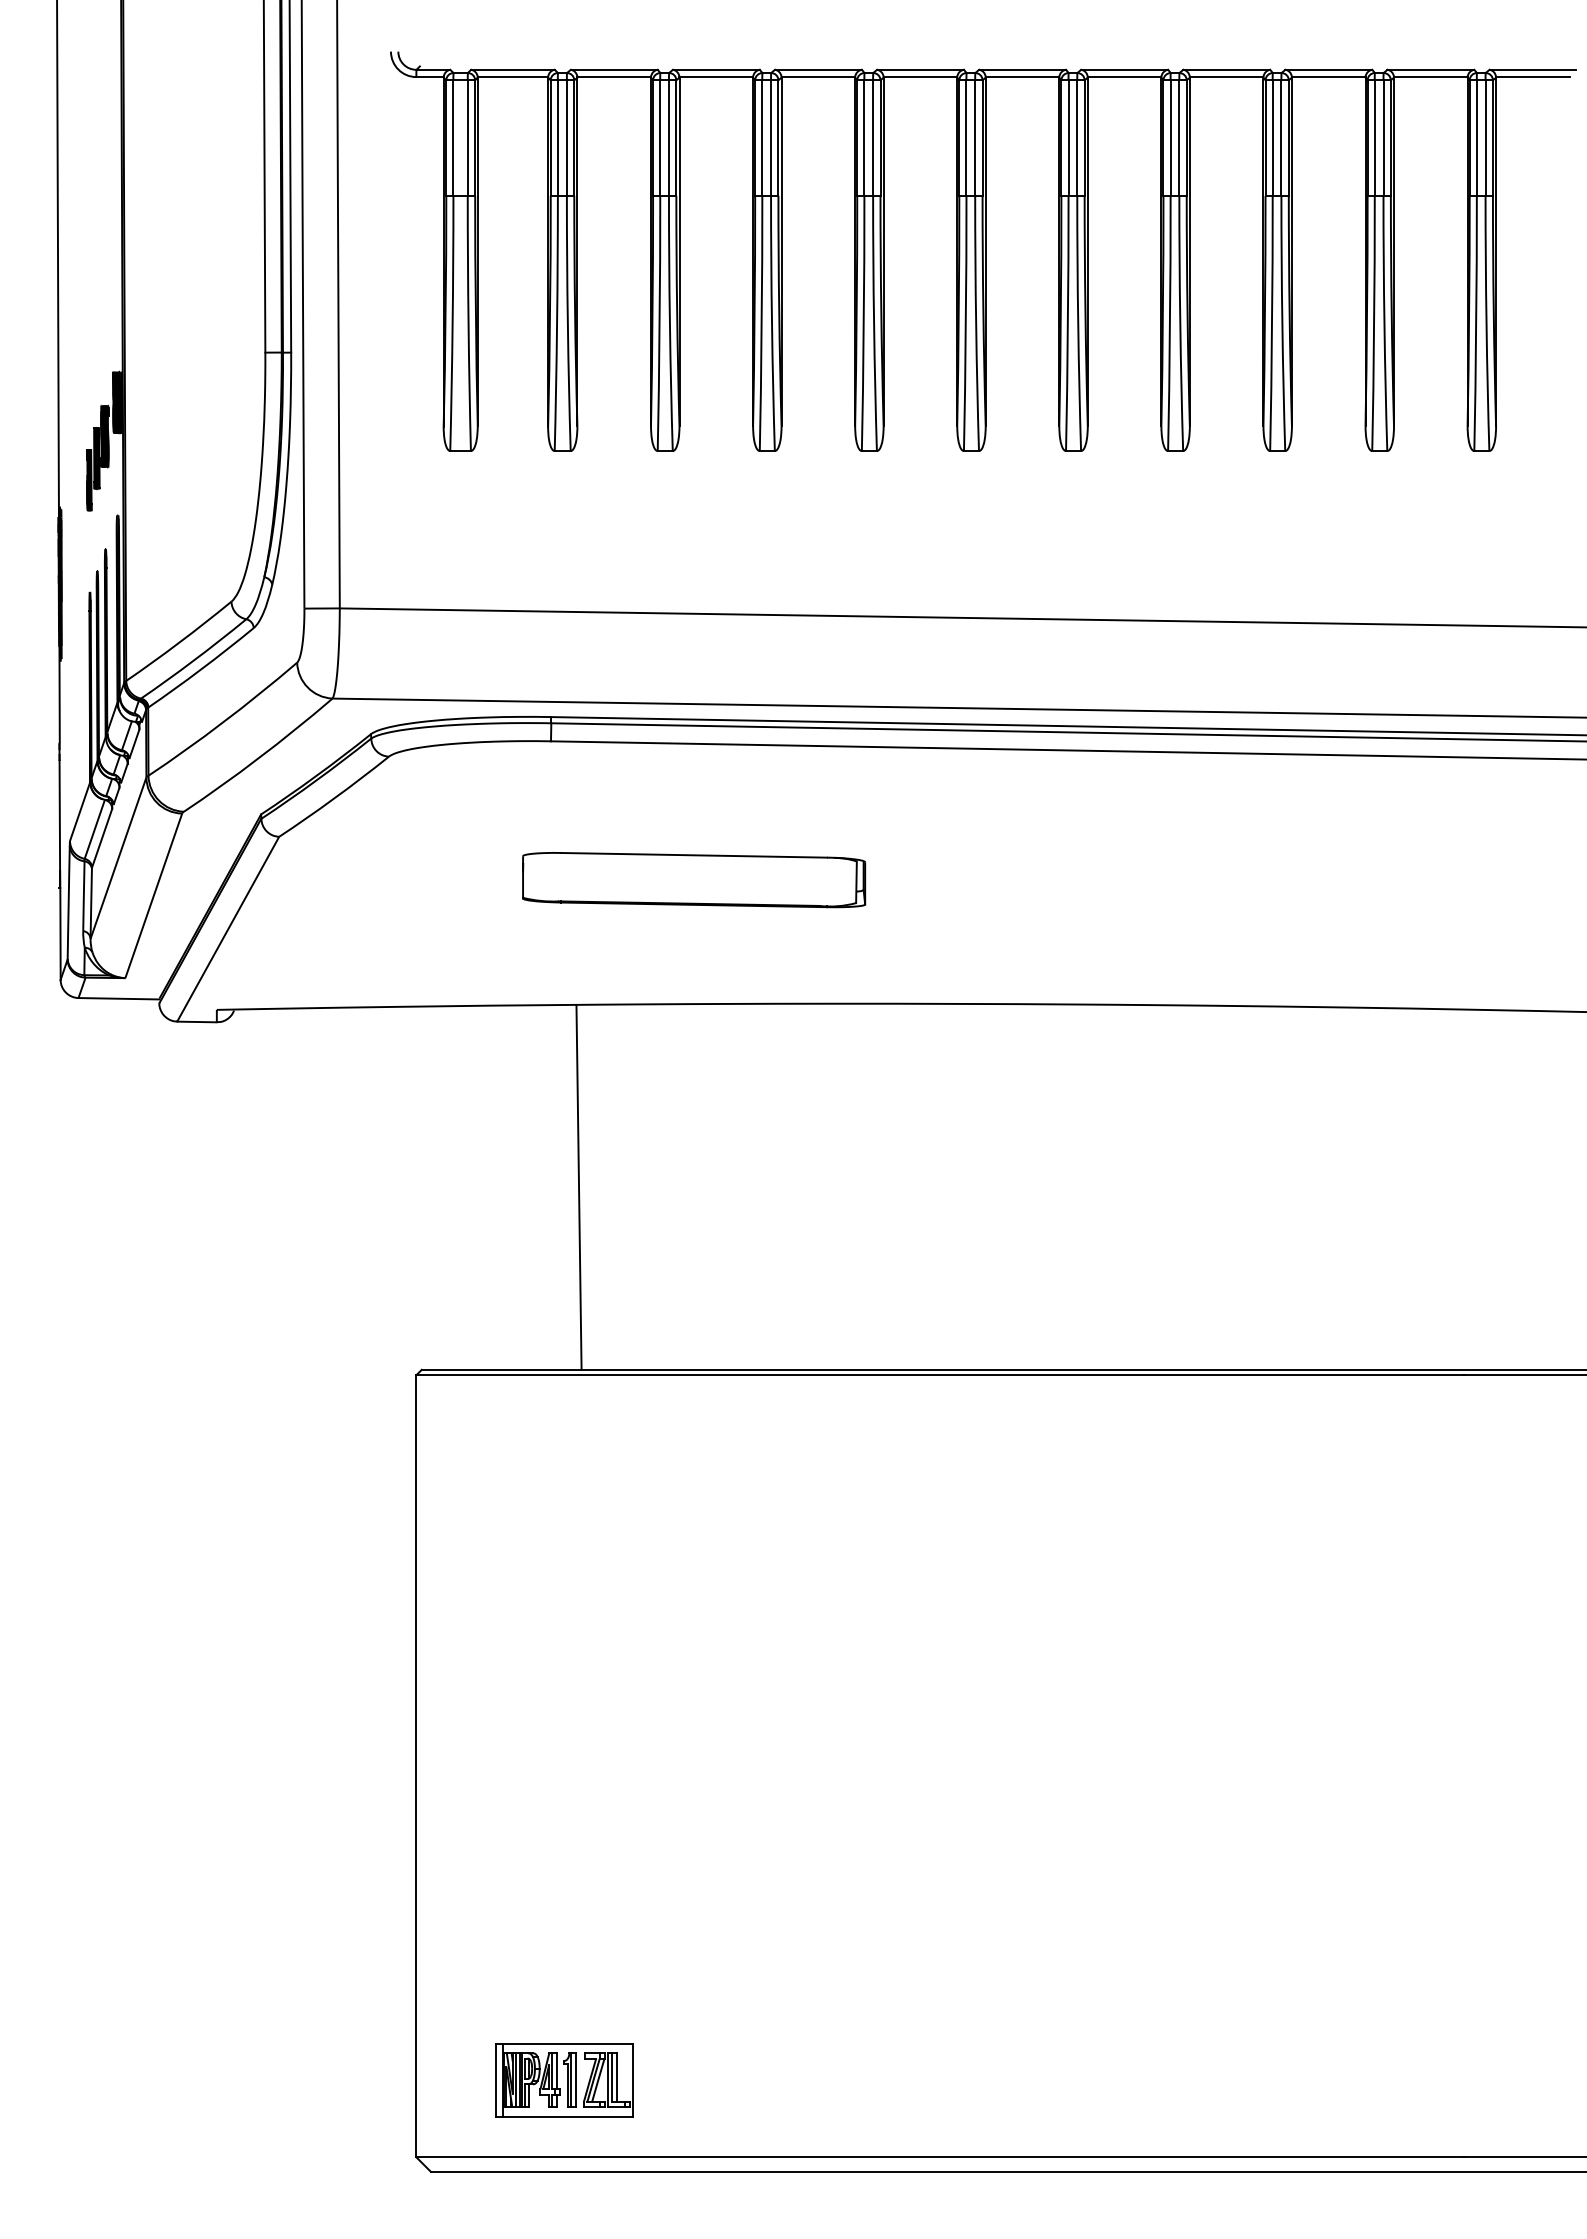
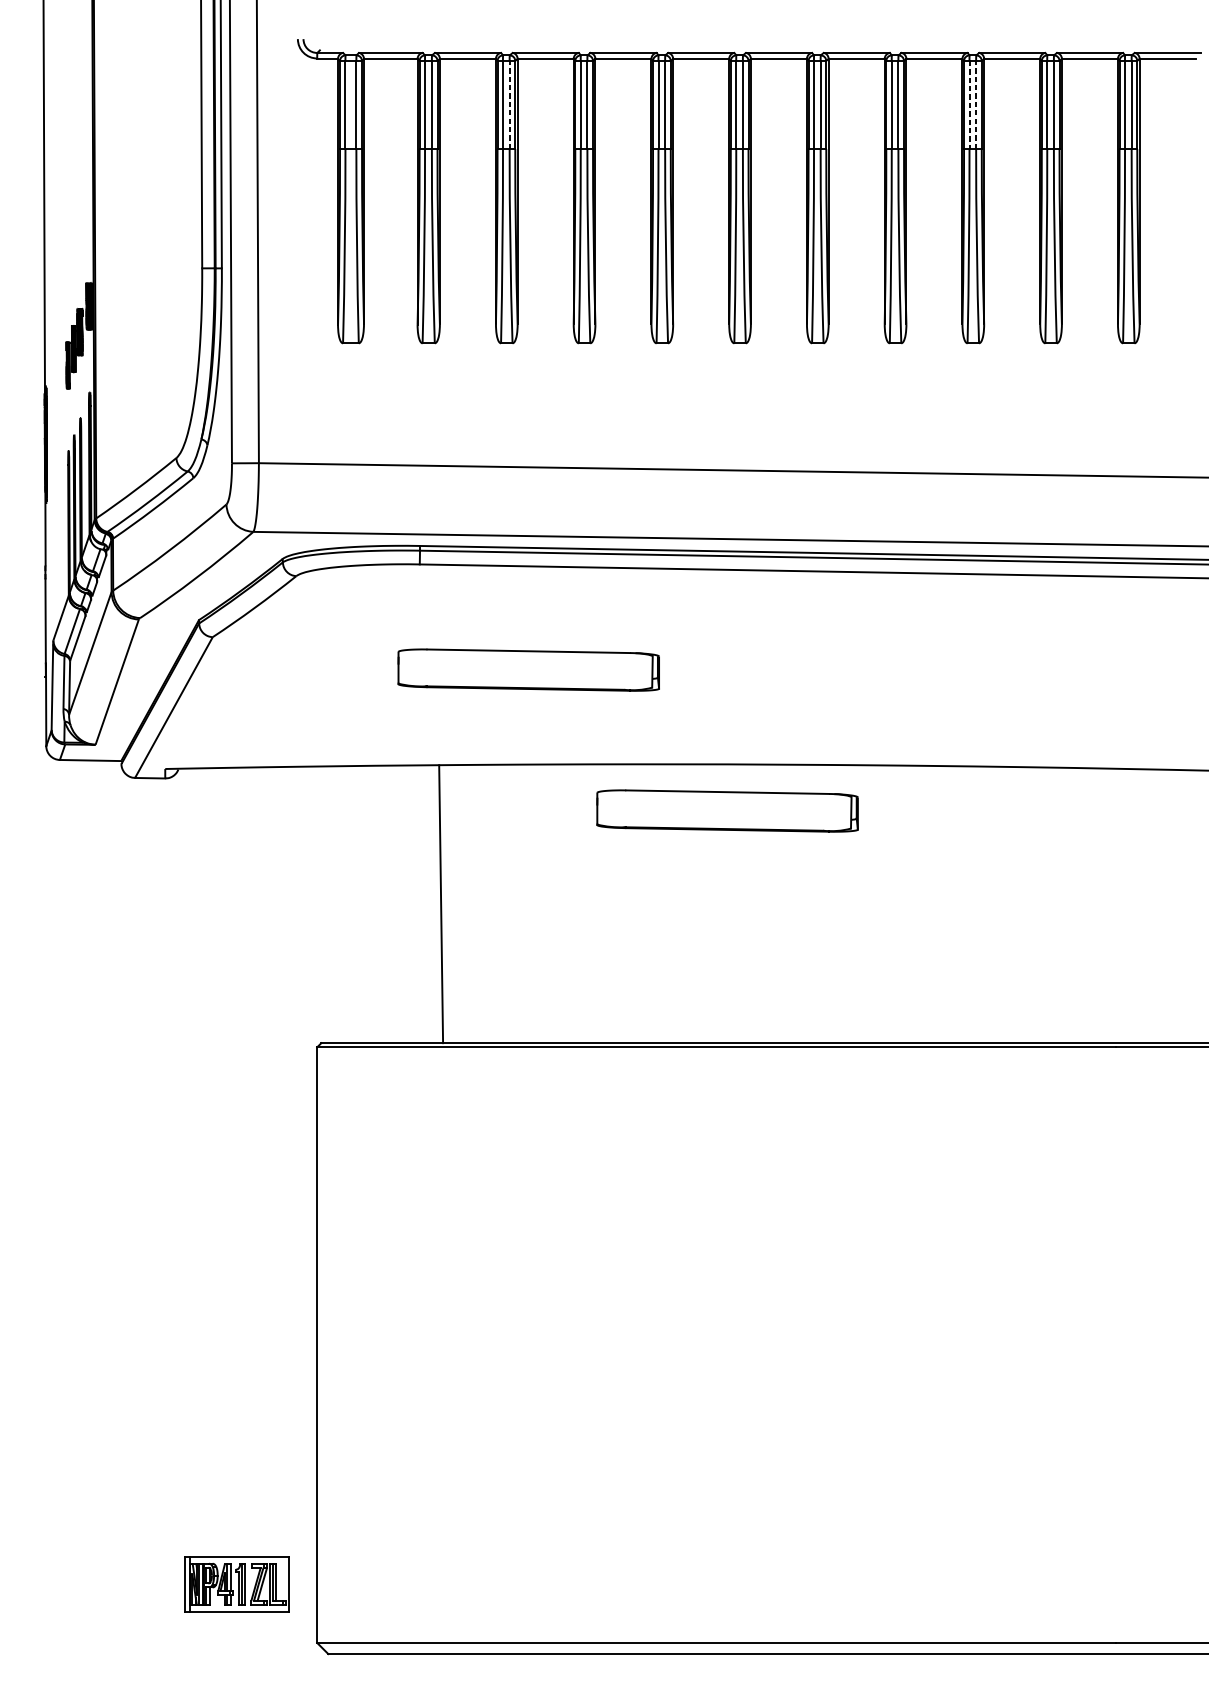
line: (669, 138) -> (510, 105), solid -> dashed
line: (1272, 138) -> (969, 105), solid -> dashed
line: (1281, 138) -> (976, 105), solid -> dashed
part: (955, 1065) -> (727, 811), added
part: (564, 2080) -> (236, 1584), moved

